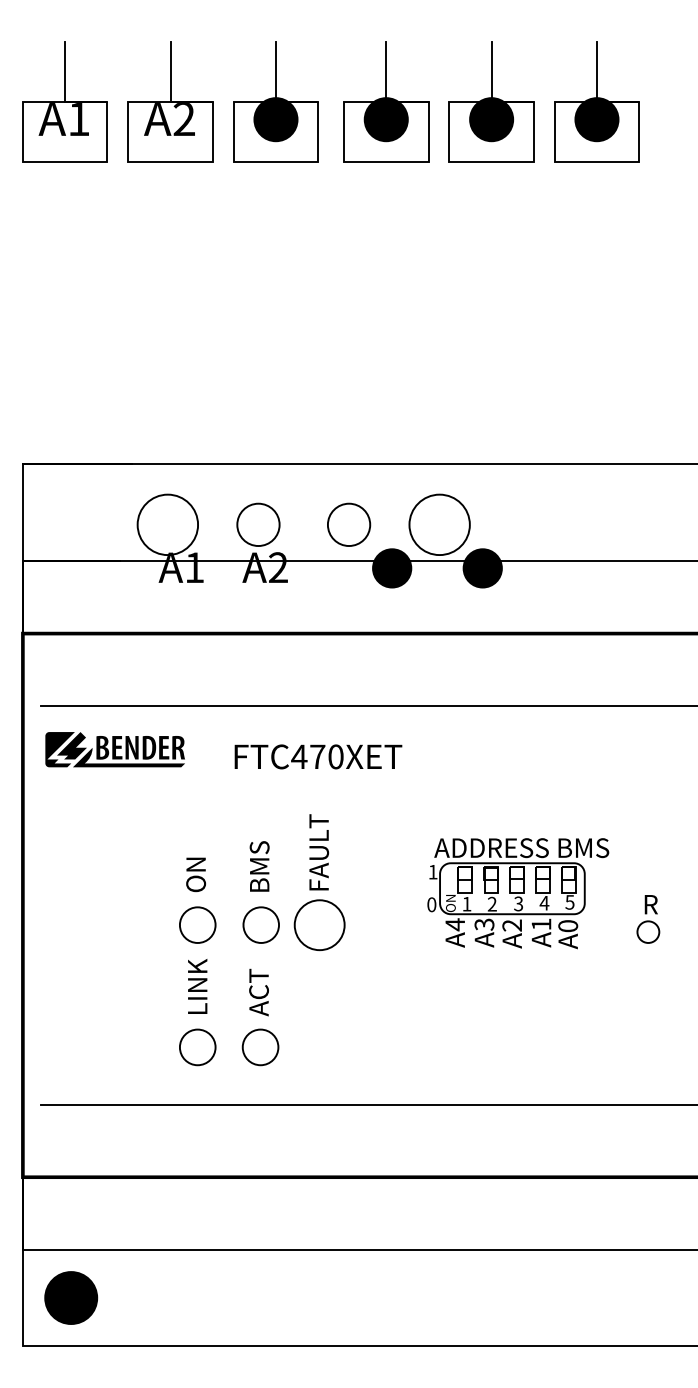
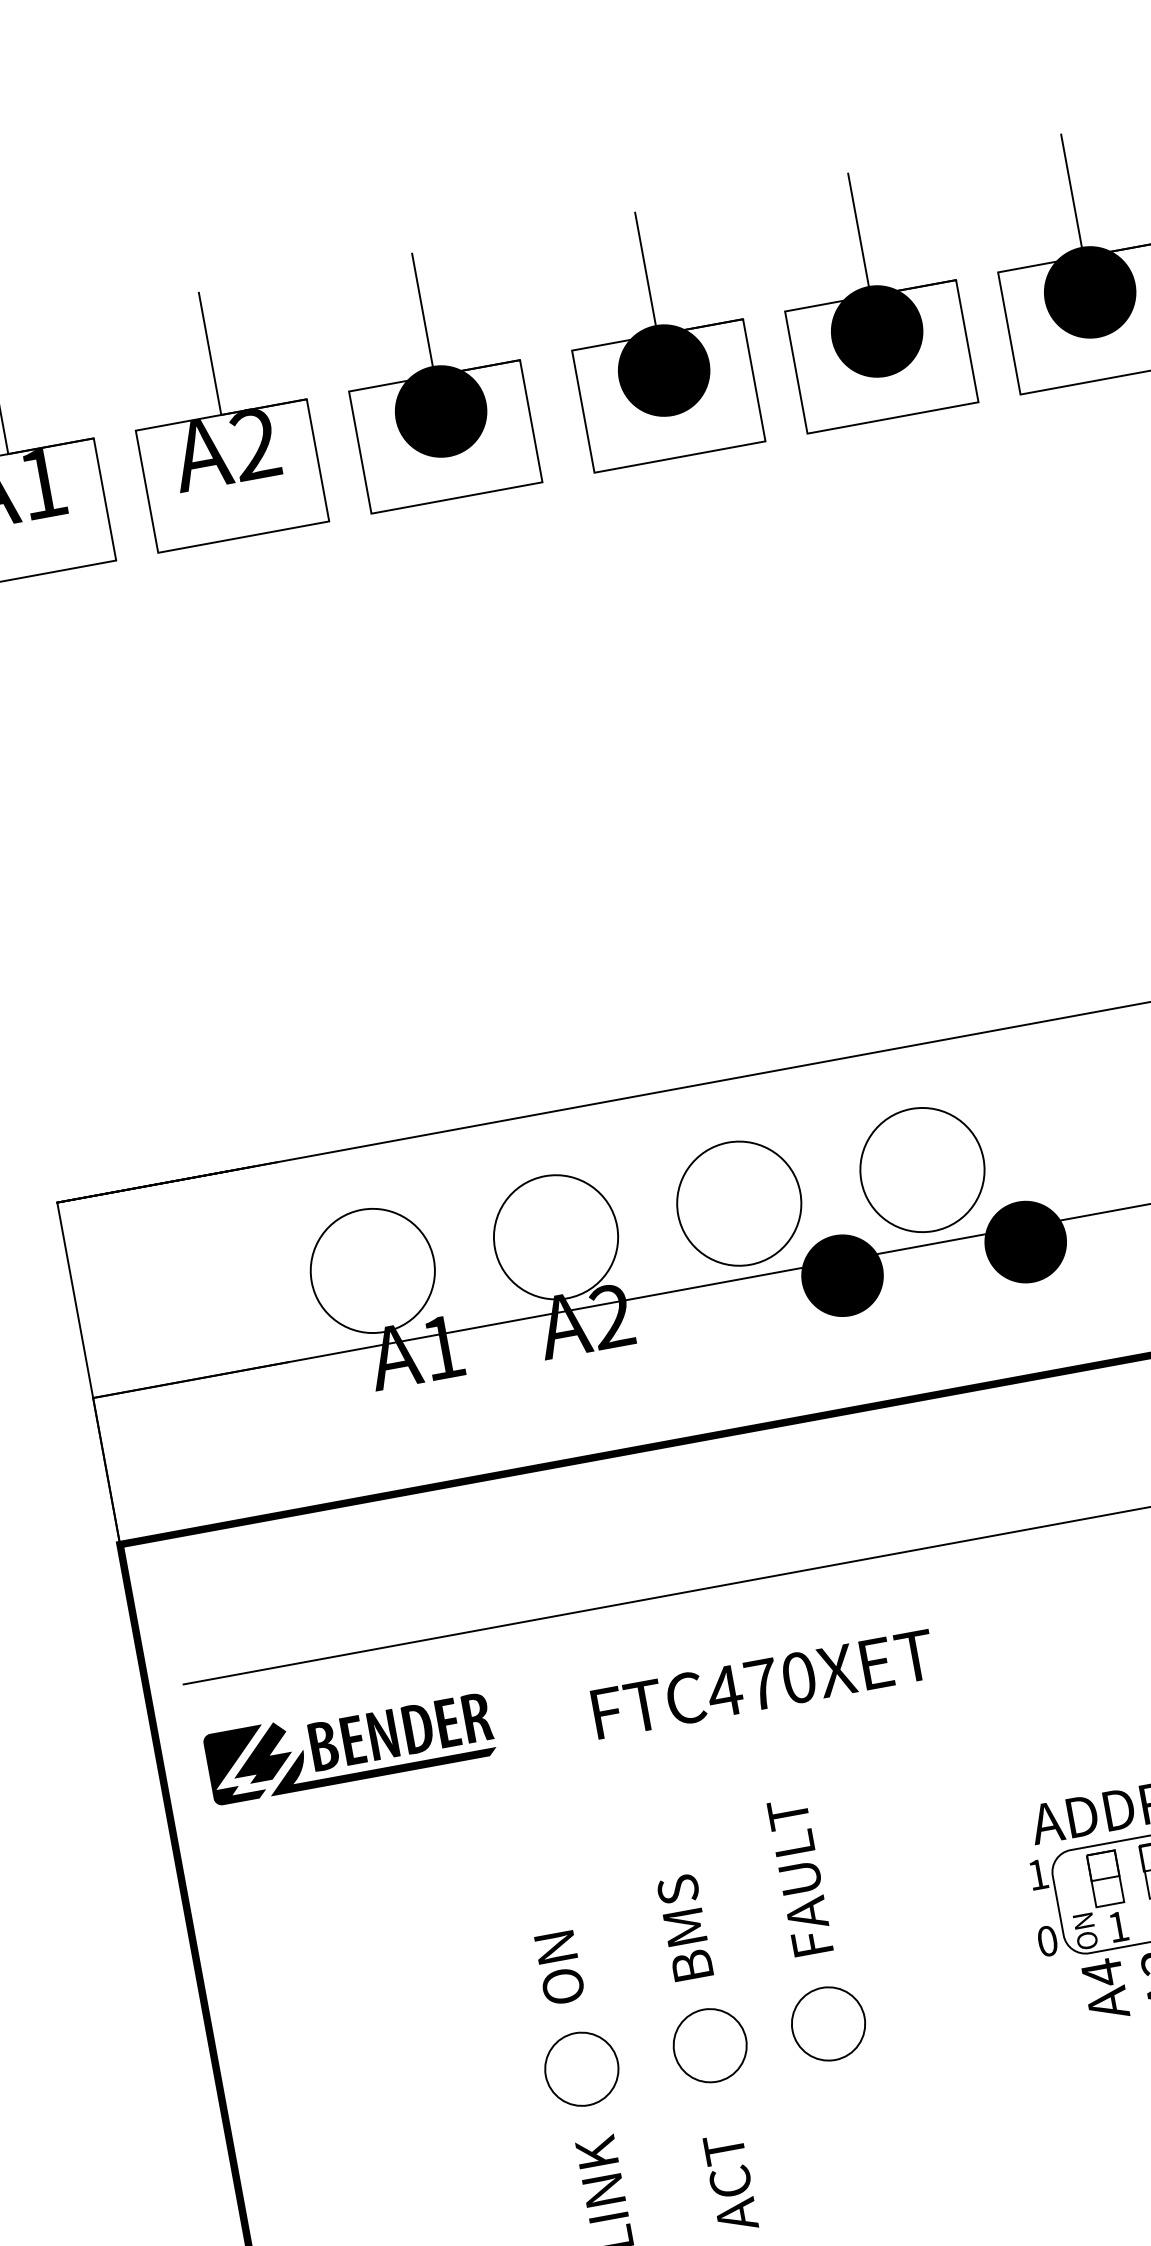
circle: (258, 524) -> (555, 1236), size x1.43
circle: (348, 524) -> (737, 1203), size x1.43
part: (319, 924) -> (827, 2022), size x0.71

